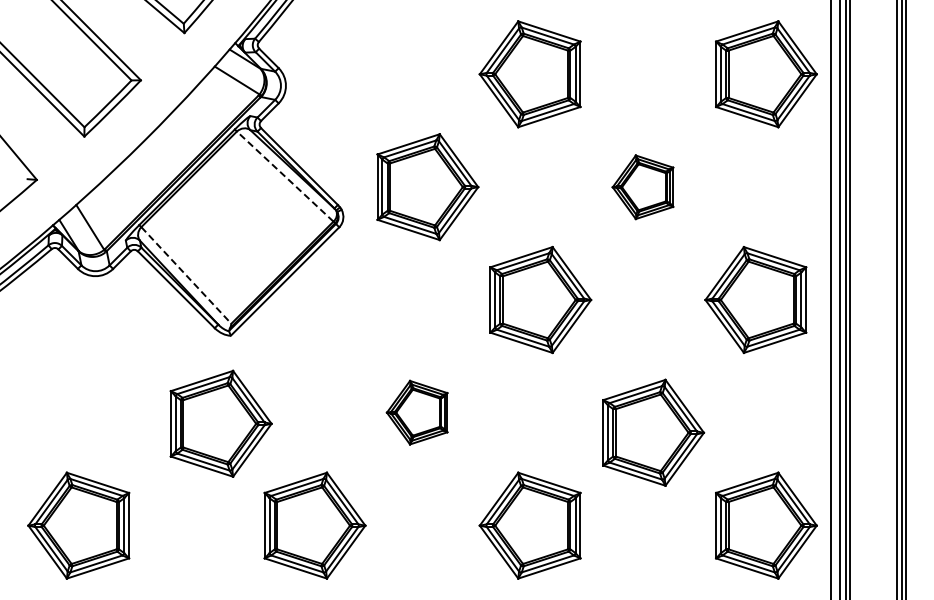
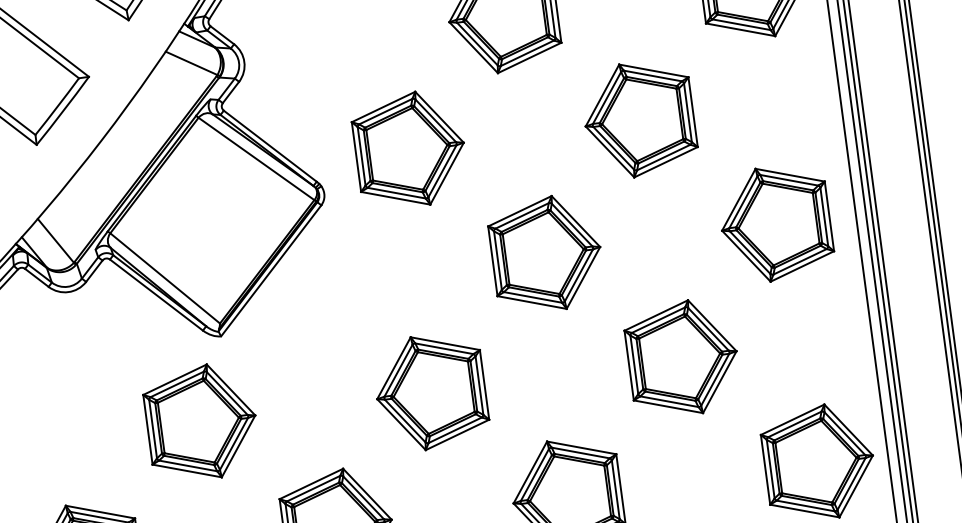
line: (284, 176) -> (255, 158), dashed -> solid
part: (642, 187) -> (638, 119), size x1.67
line: (186, 275) -> (165, 278), dashed -> solid
part: (416, 412) -> (430, 391), size x1.67
part: (220, 423) -> (200, 422), moved
part: (653, 432) -> (682, 358), moved

